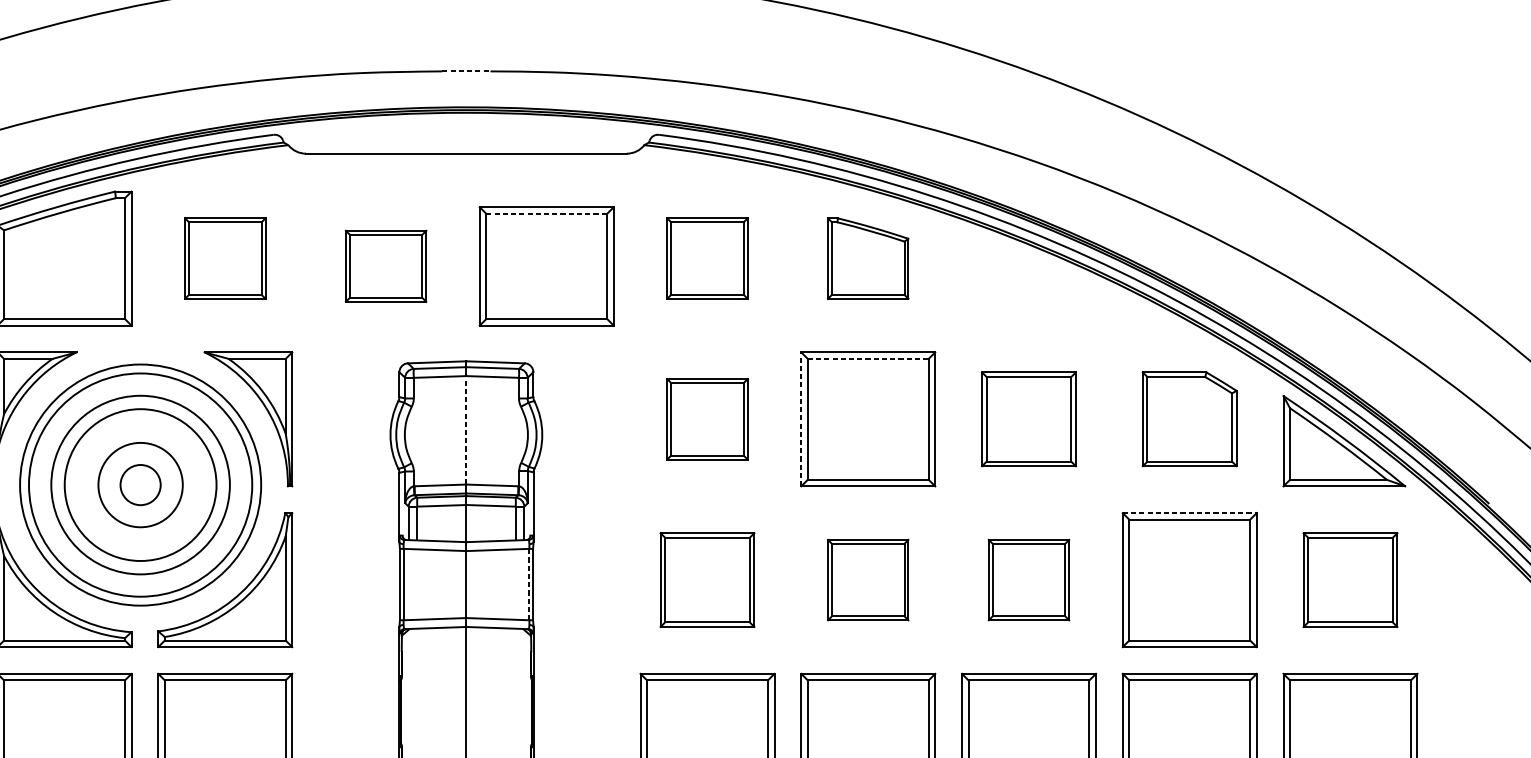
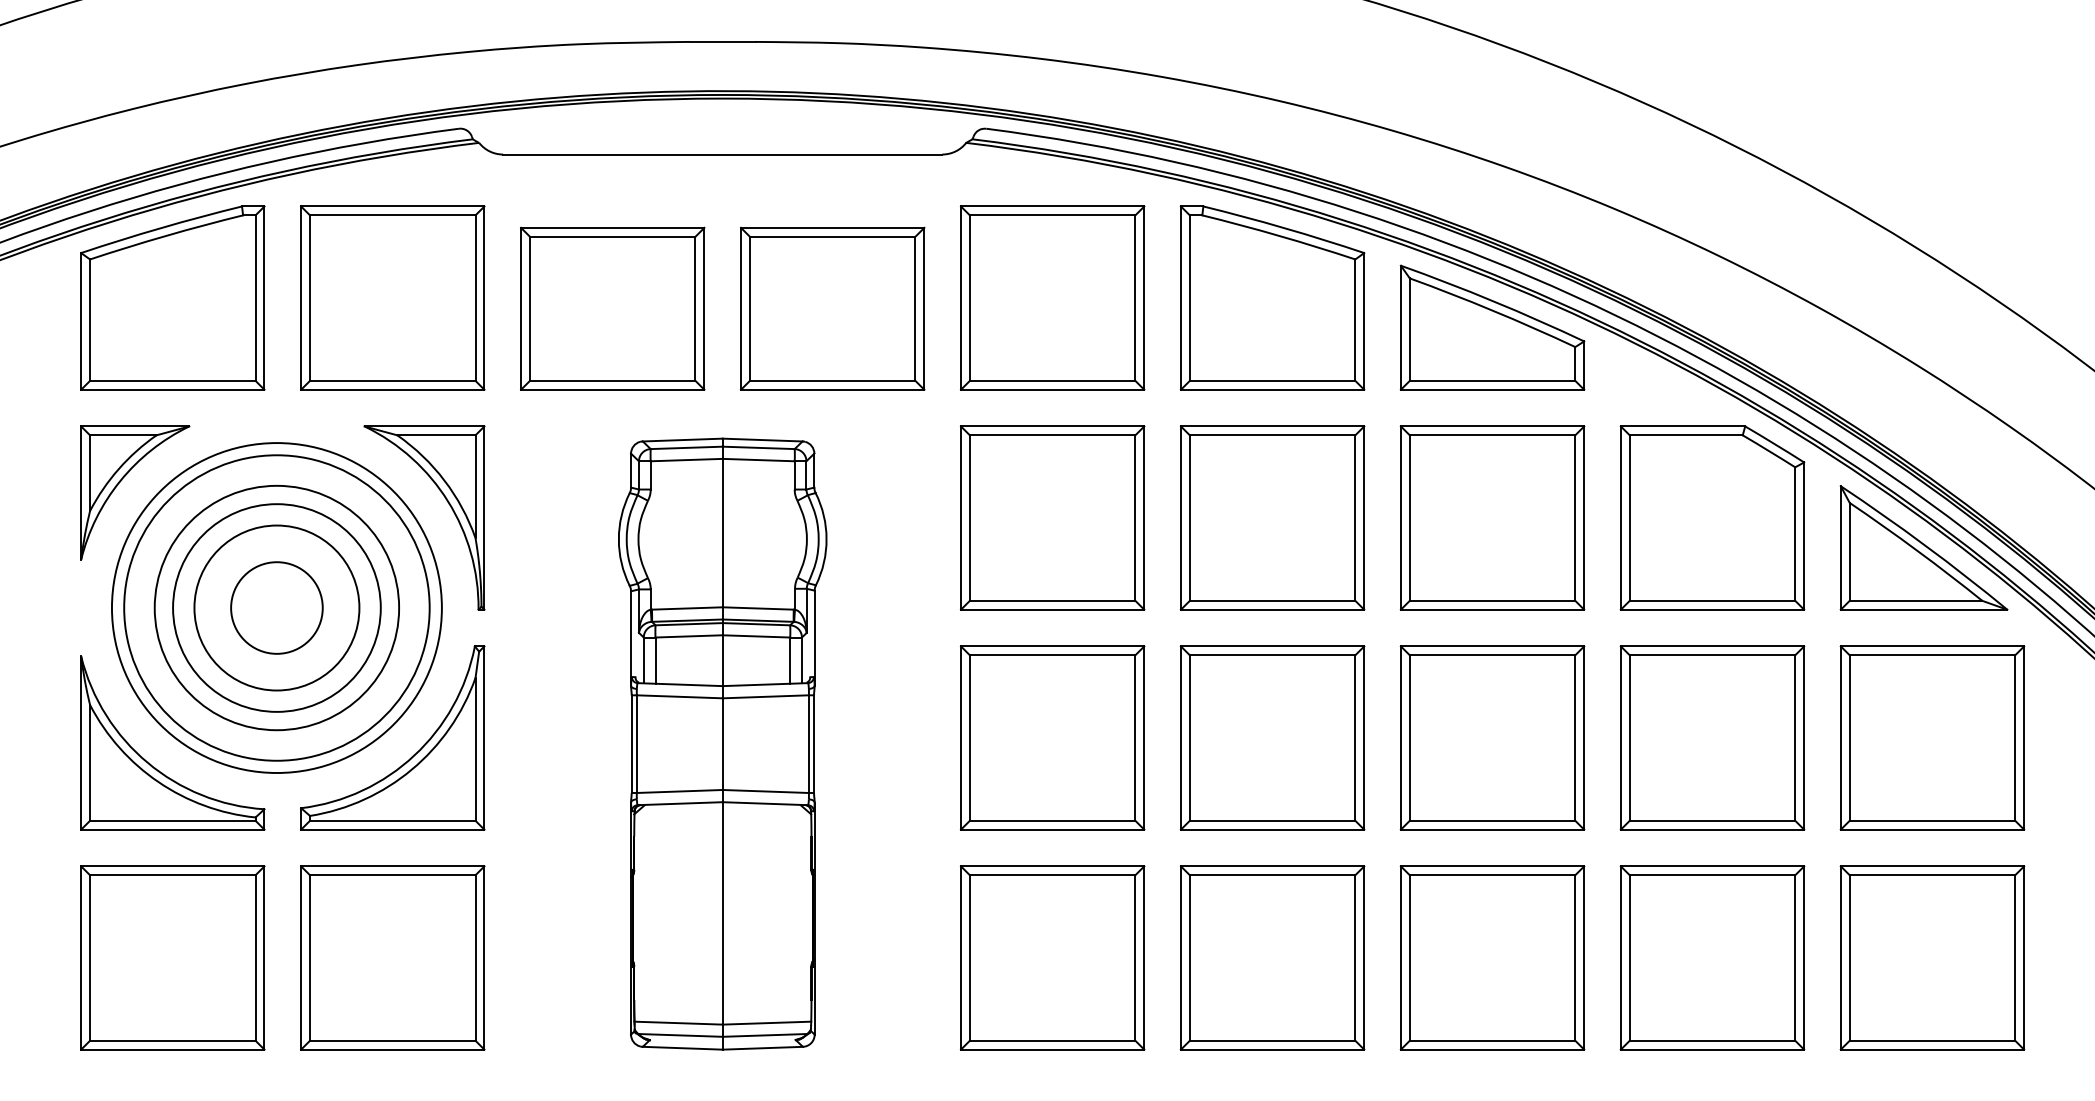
line: (466, 71) -> (722, 41), dashed -> solid
line: (546, 213) -> (832, 236), dashed -> solid
part: (225, 258) -> (392, 297), size x1.67
part: (707, 258) -> (1052, 297), size x1.67
part: (868, 258) -> (1272, 297), size x1.67
part: (385, 266) -> (612, 308), size x1.67
part: (1028, 280) -> (1492, 327), added
line: (868, 359) -> (1272, 435), dashed -> solid
part: (707, 418) -> (1052, 517), size x1.67
part: (1028, 418) -> (1492, 517), size x1.43
part: (1189, 418) -> (1712, 517), size x1.43
line: (800, 419) -> (1180, 518), dashed -> solid
line: (466, 429) -> (722, 532), dashed -> solid
circle: (140, 484) -> (276, 607), size x1.43
circle: (140, 484) -> (276, 607), size x1.67
line: (1189, 513) -> (1712, 646), dashed -> solid
part: (707, 579) -> (1052, 737), size x1.43
part: (868, 579) -> (1272, 737), size x1.67
part: (1028, 579) -> (1492, 737), size x1.67
part: (1350, 579) -> (1932, 737), size x1.43
line: (529, 584) -> (808, 744), dashed -> solid

